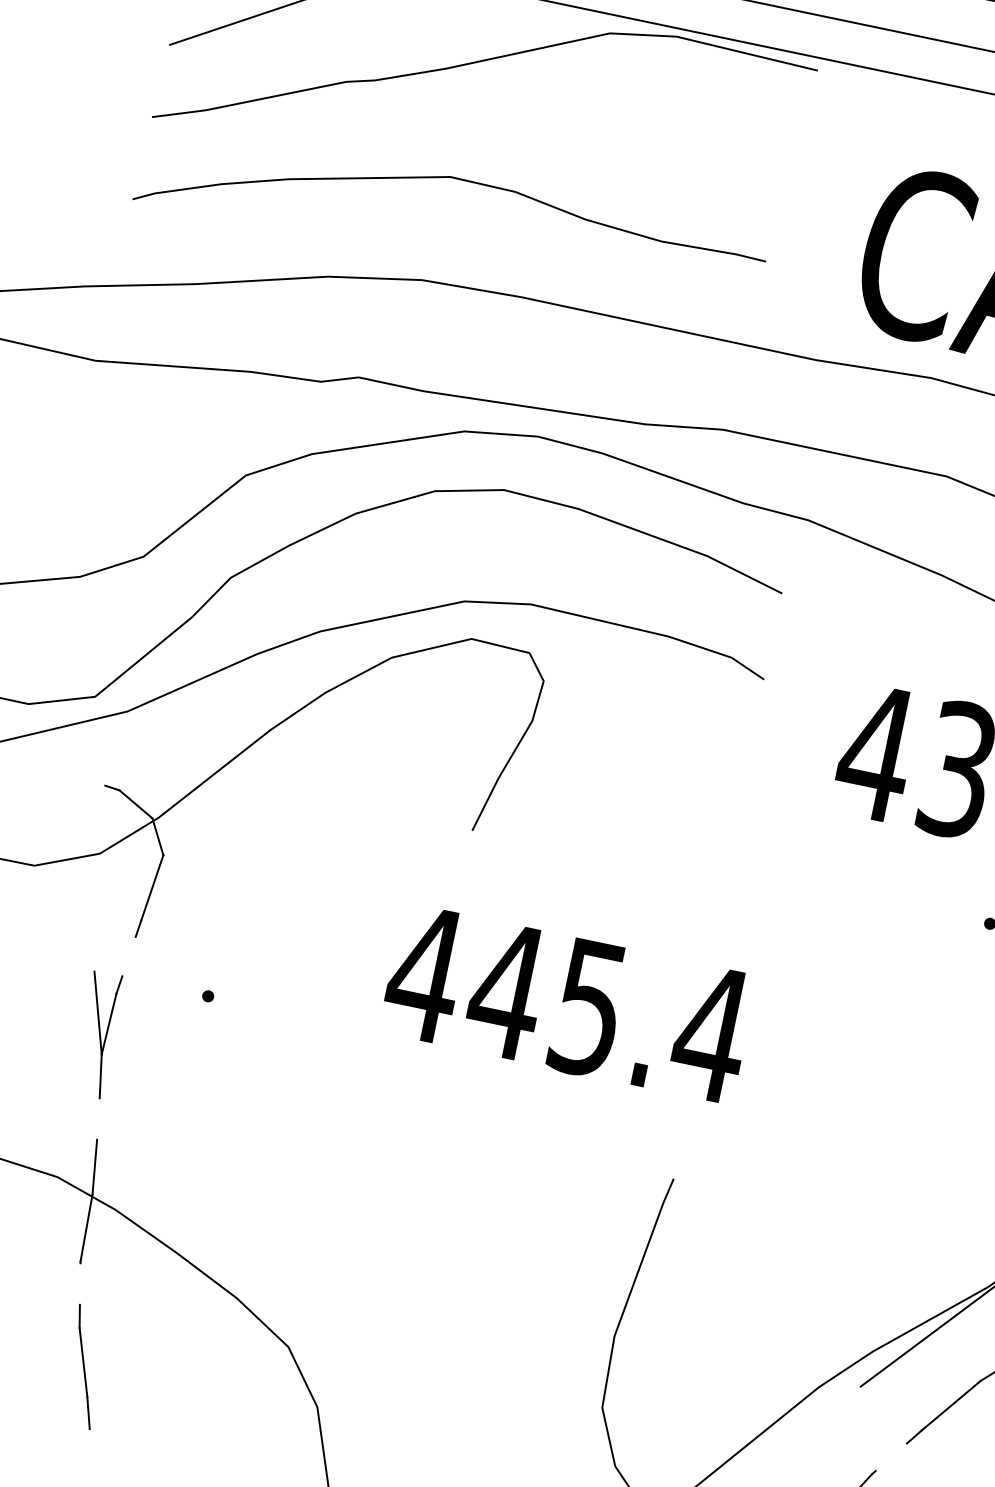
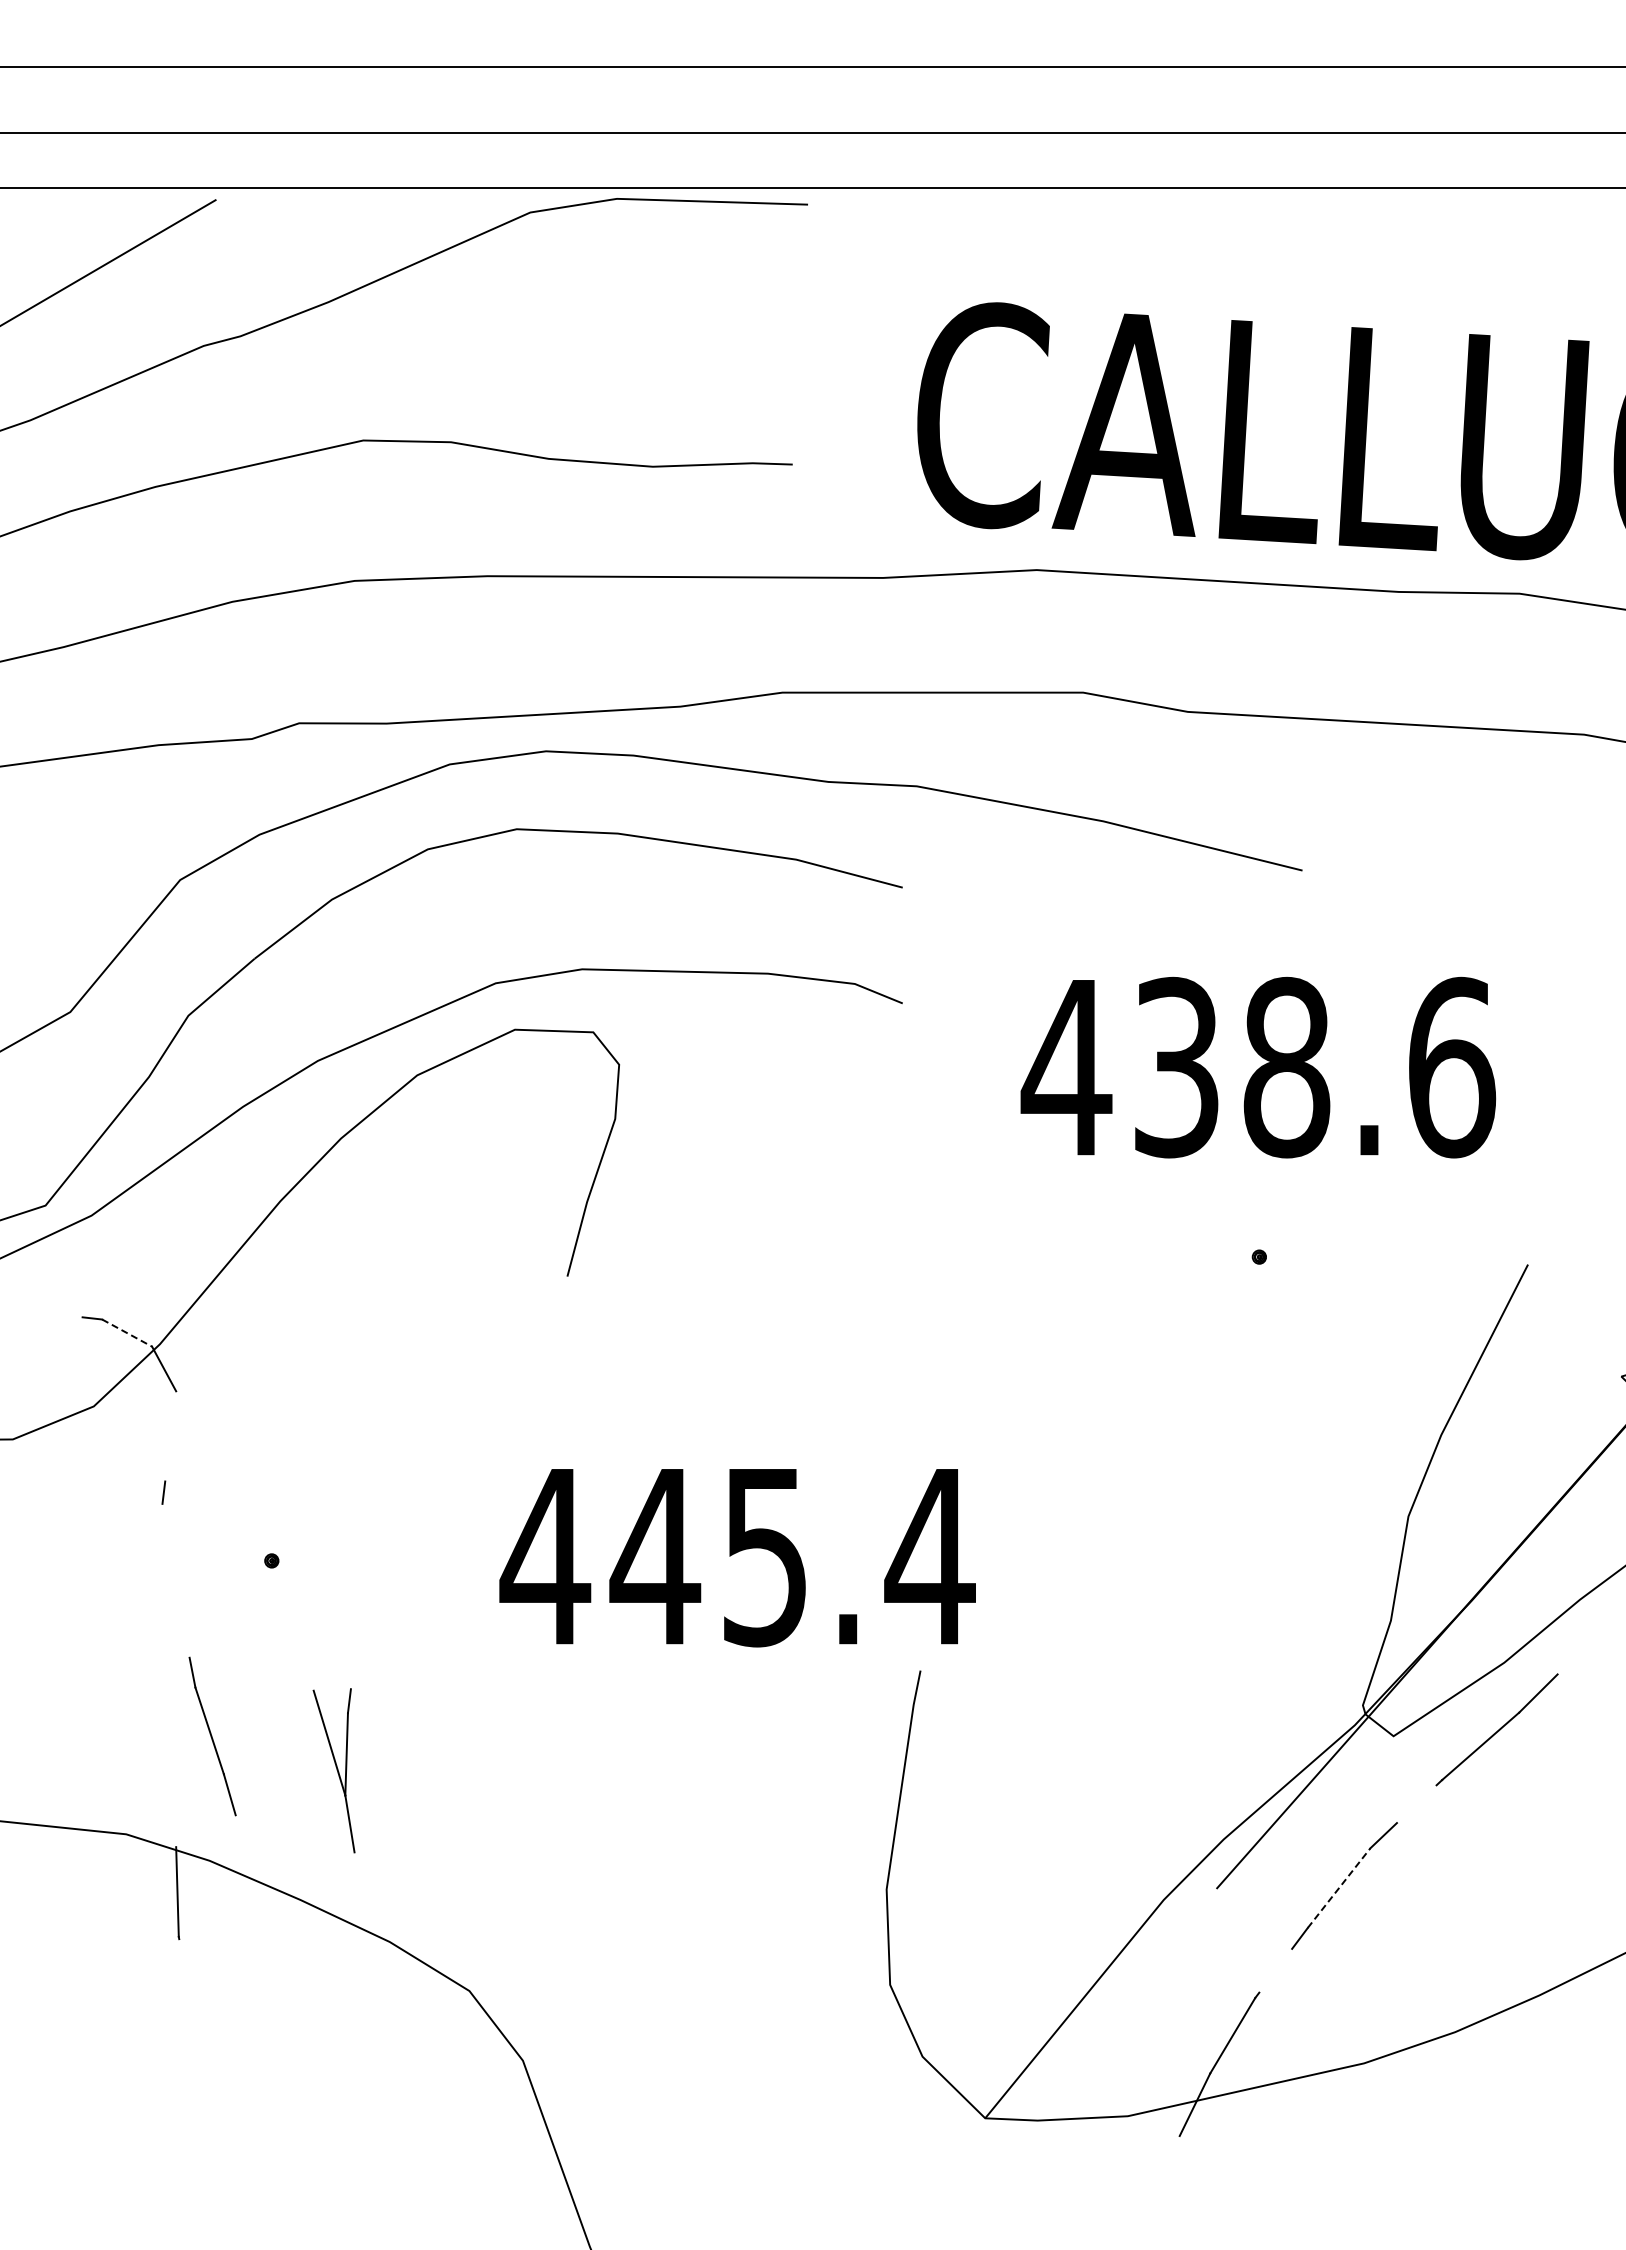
line: (136, 804) -> (127, 1333), solid -> dashed
line: (152, 888) -> (170, 1436), removed
text: (567, 1005) -> (737, 1558), moved
part: (96, 1034) -> (333, 1770), moved
line: (94, 1167) -> (171, 1811), removed
part: (84, 1366) -> (212, 1736), moved
line: (951, 1405) -> (1339, 1888), solid -> dashed

